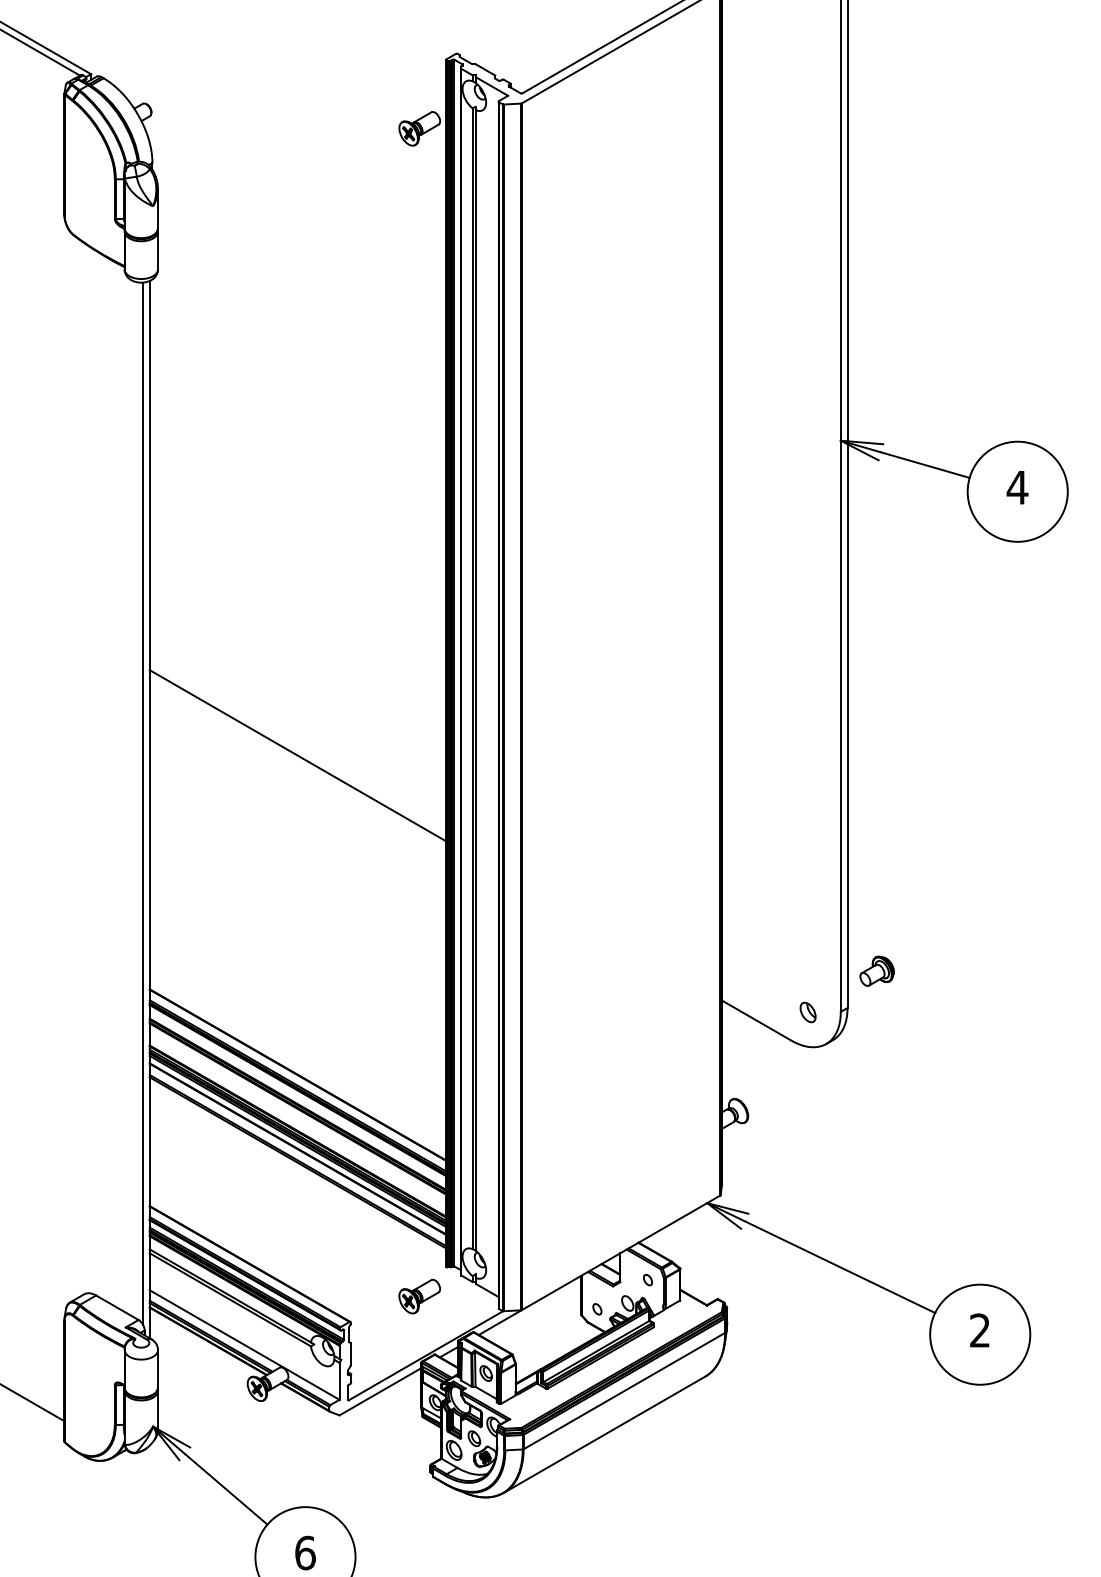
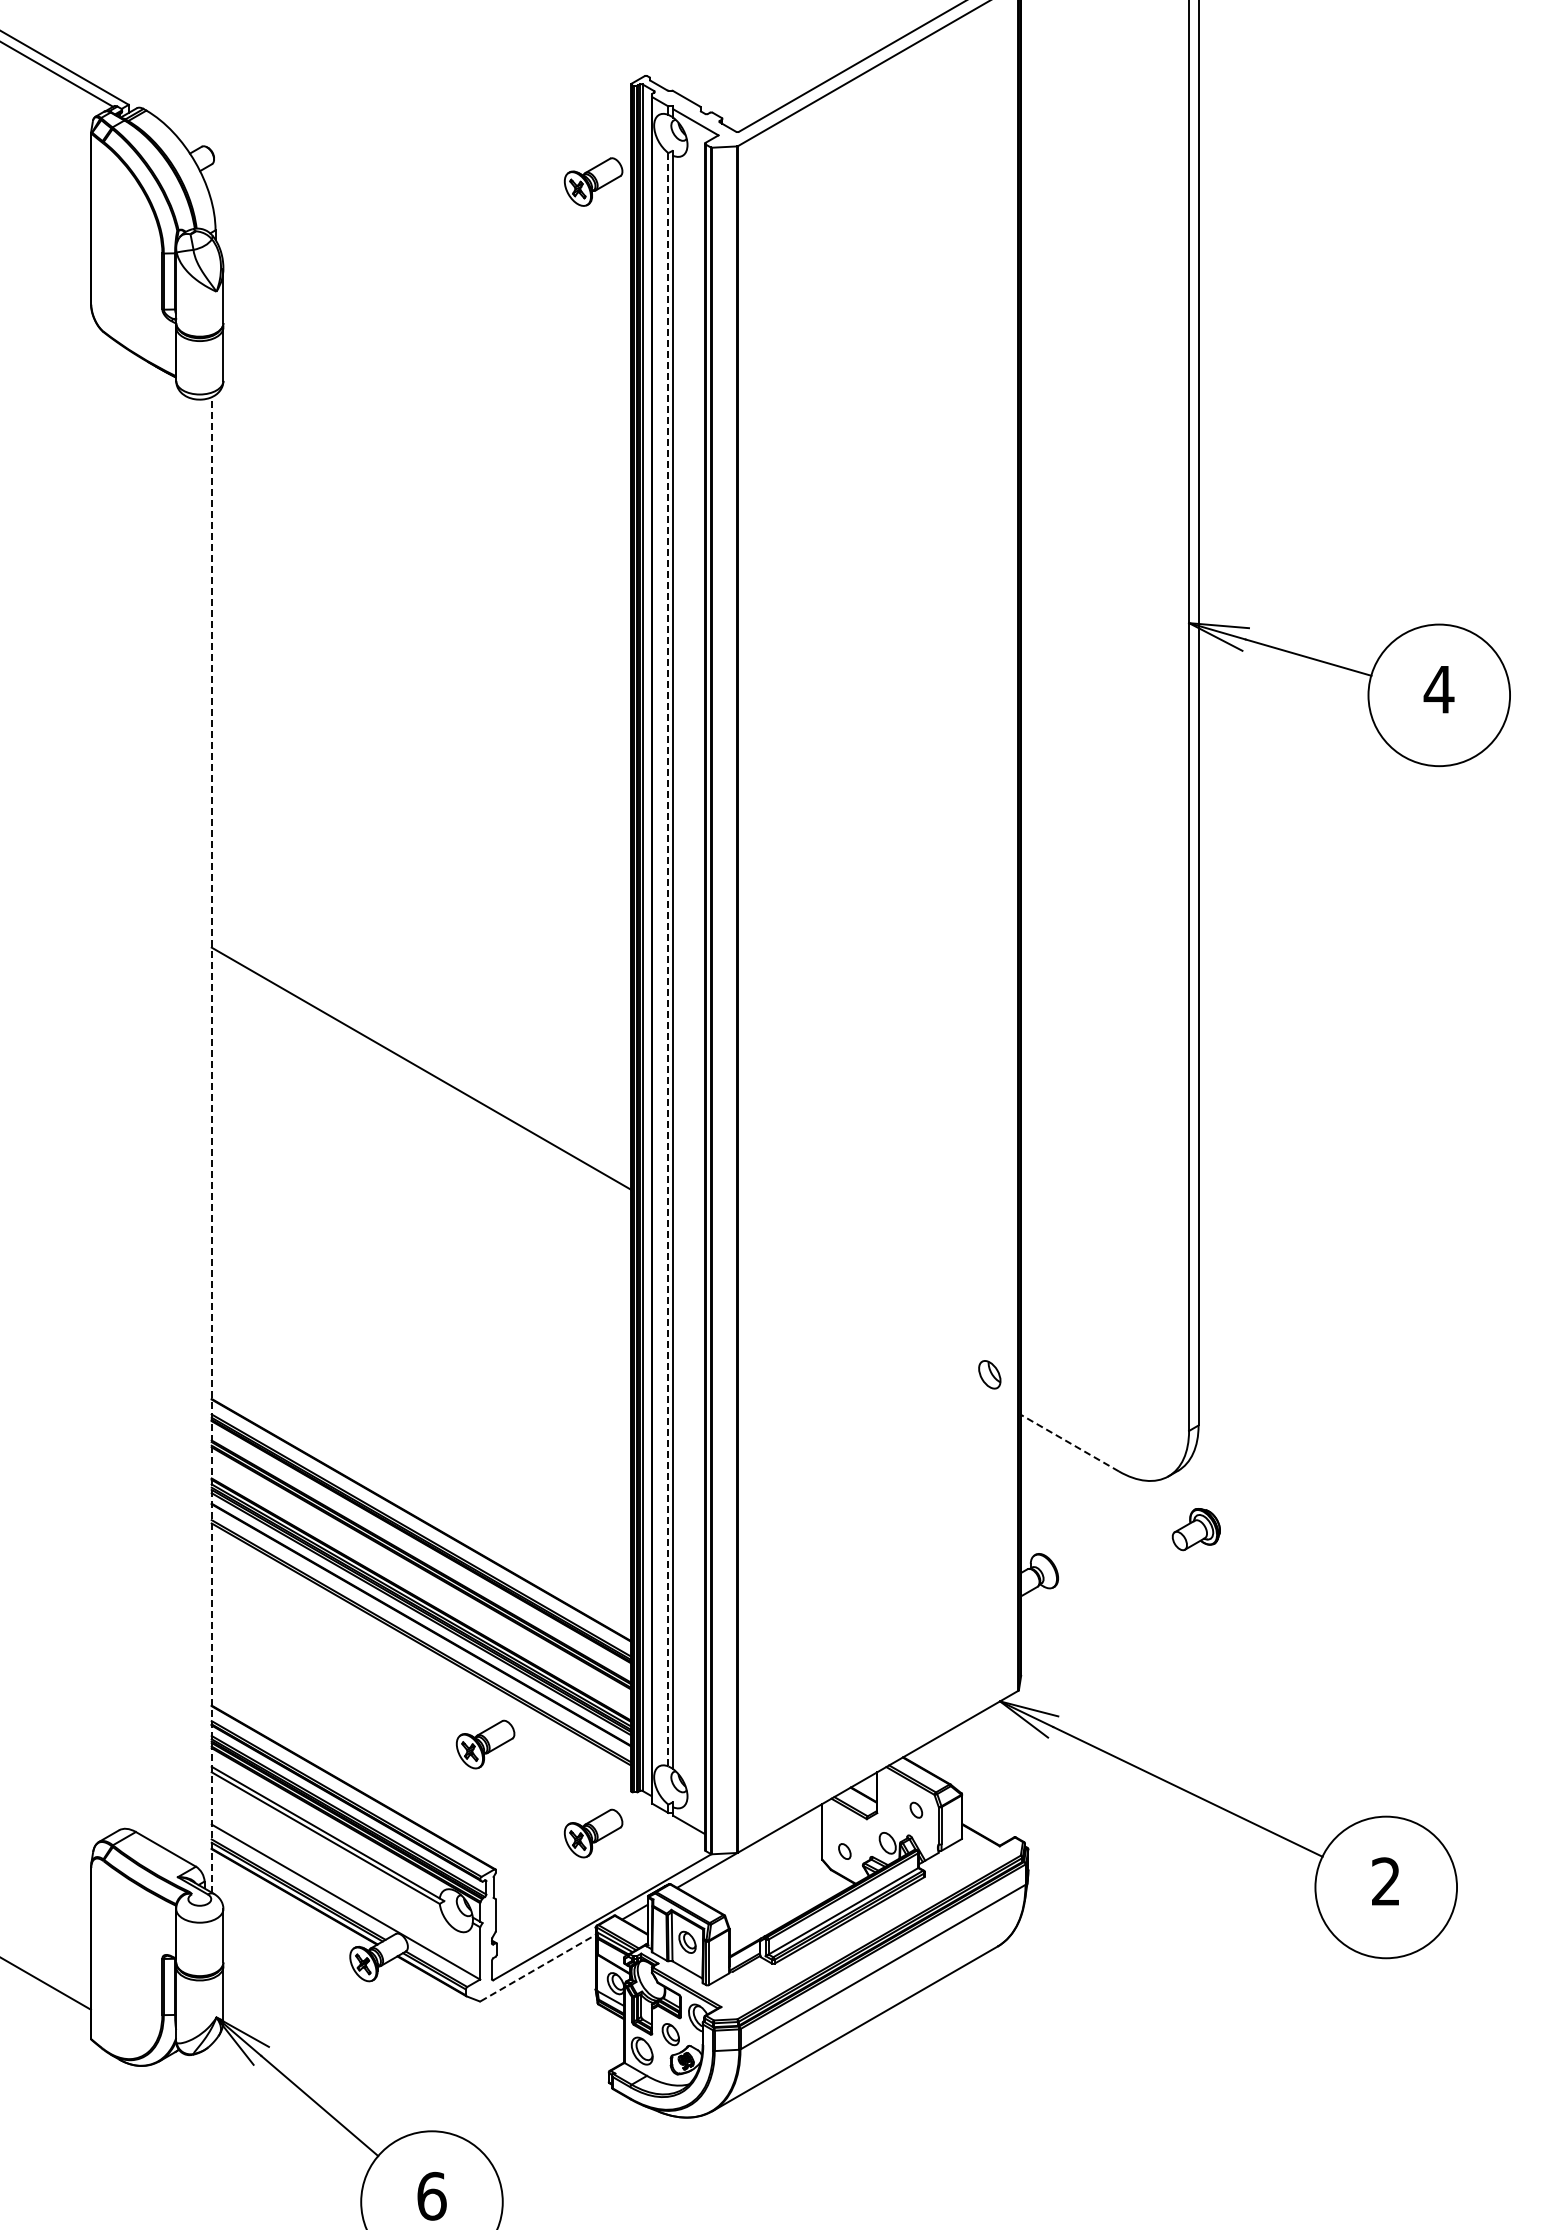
line: (472, 678) -> (668, 959), solid -> dashed
line: (143, 803) -> (202, 1136), removed
line: (149, 809) -> (211, 1144), solid -> dashed
part: (876, 971) -> (1195, 1529), moved
part: (807, 1012) -> (989, 1374), moved
line: (756, 1020) -> (1069, 1442), solid -> dashed
part: (343, 1233) -> (485, 1744), added
line: (380, 1391) -> (538, 1967), solid -> dashed

